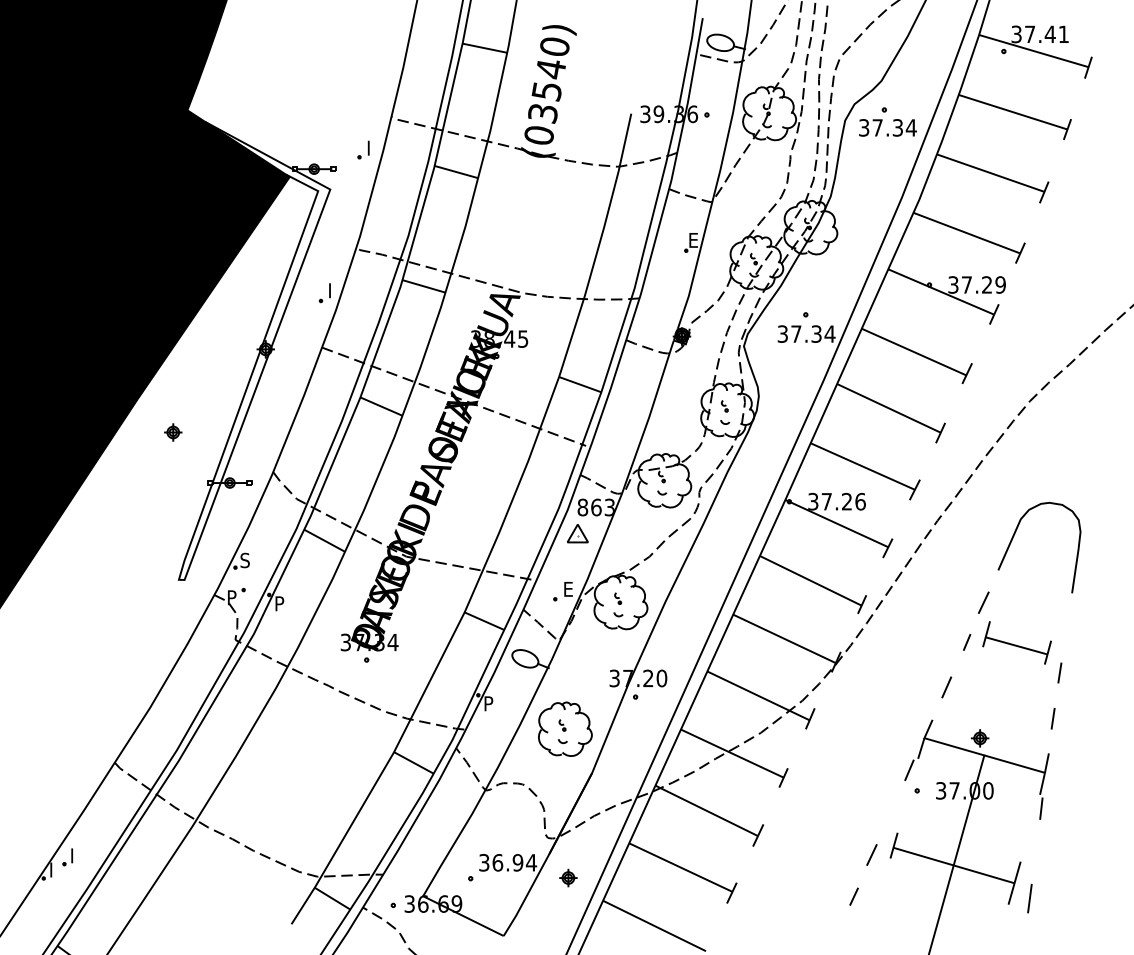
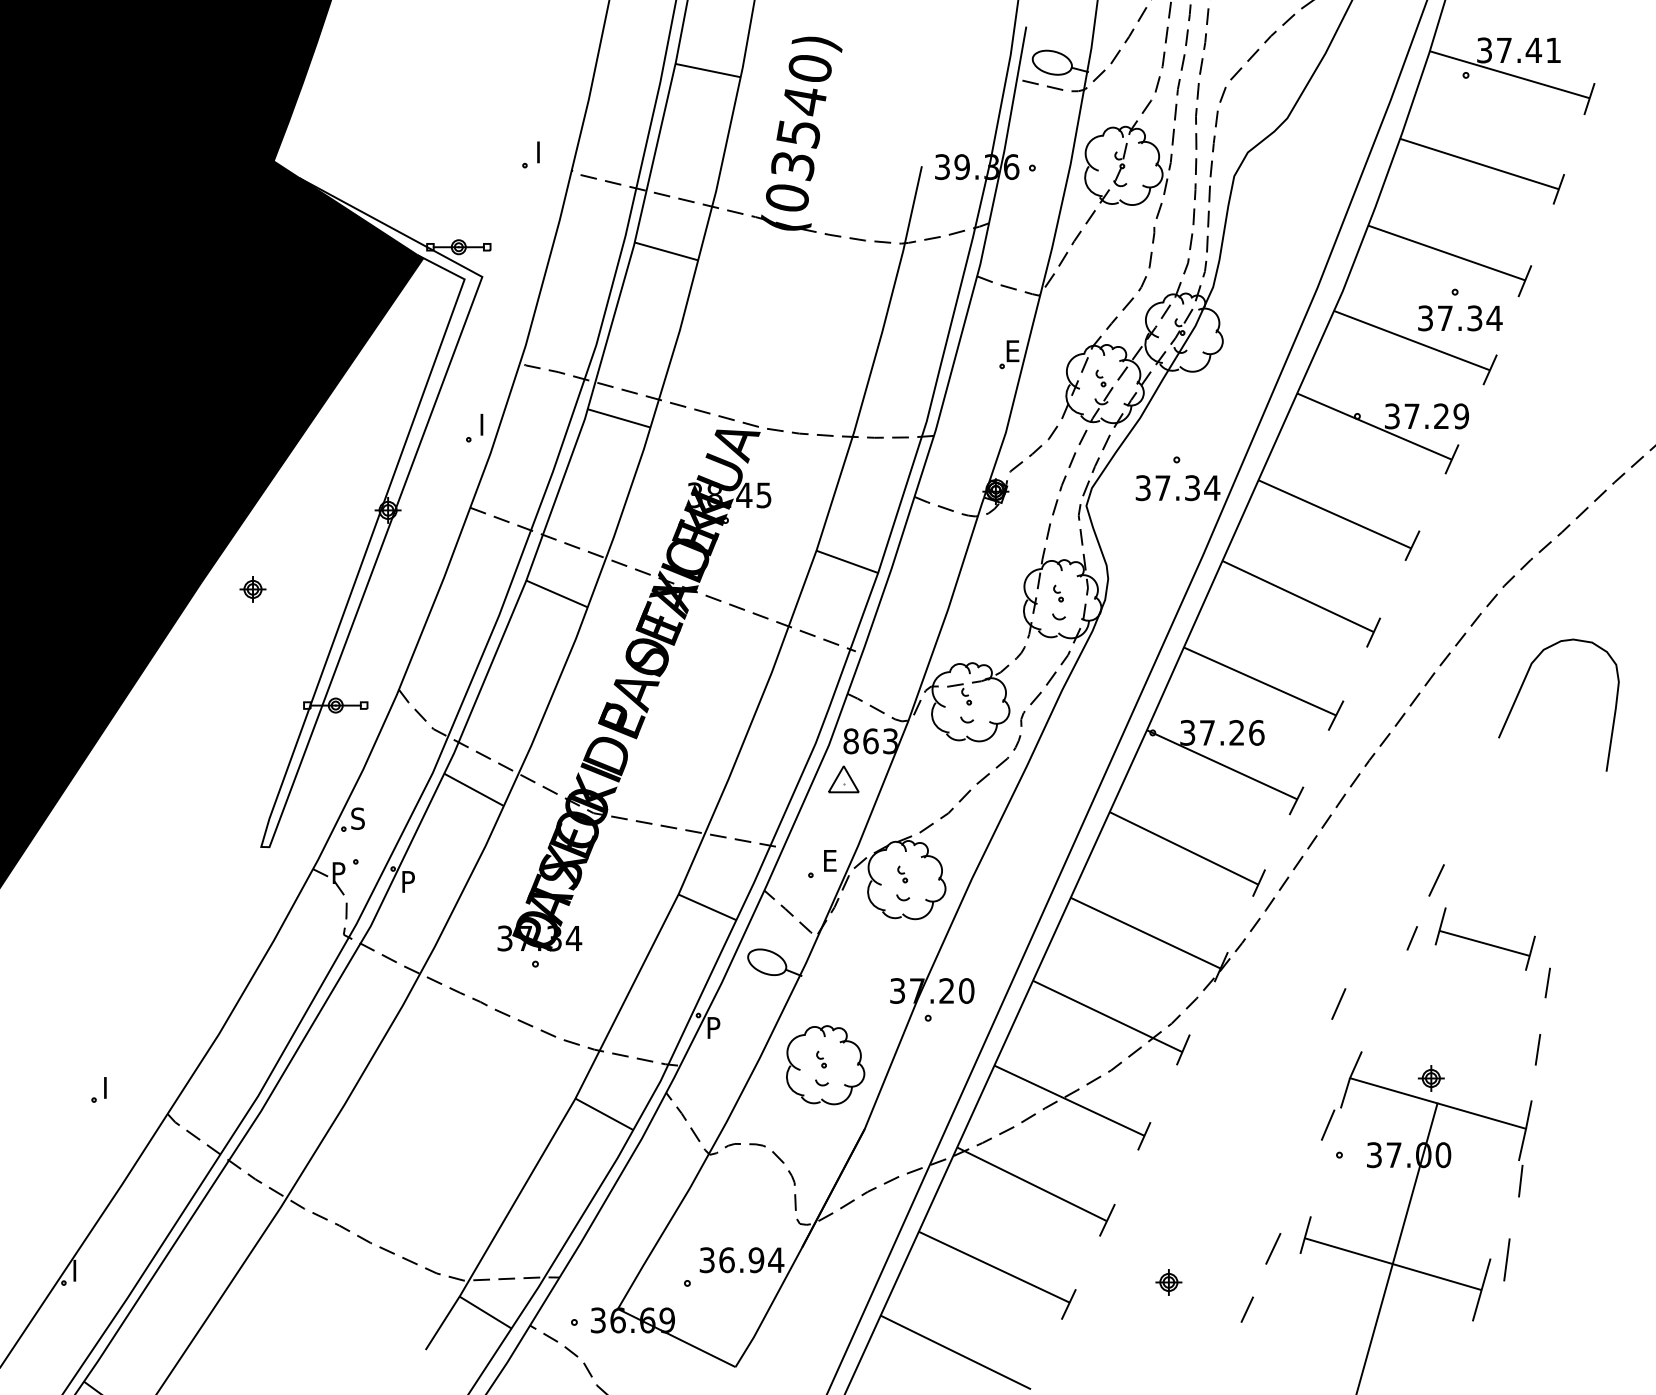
part: (887, 121) -> (1459, 309), moved
part: (363, 149) -> (530, 154), moved
part: (173, 432) -> (253, 589), moved
curve: (1015, 534) -> (1523, 685), moved
line: (946, 687) -> (1338, 1004), moved
part: (67, 857) -> (98, 1090), moved
part: (568, 877) -> (1169, 1281), moved
line: (1029, 898) -> (1506, 1259), moved

